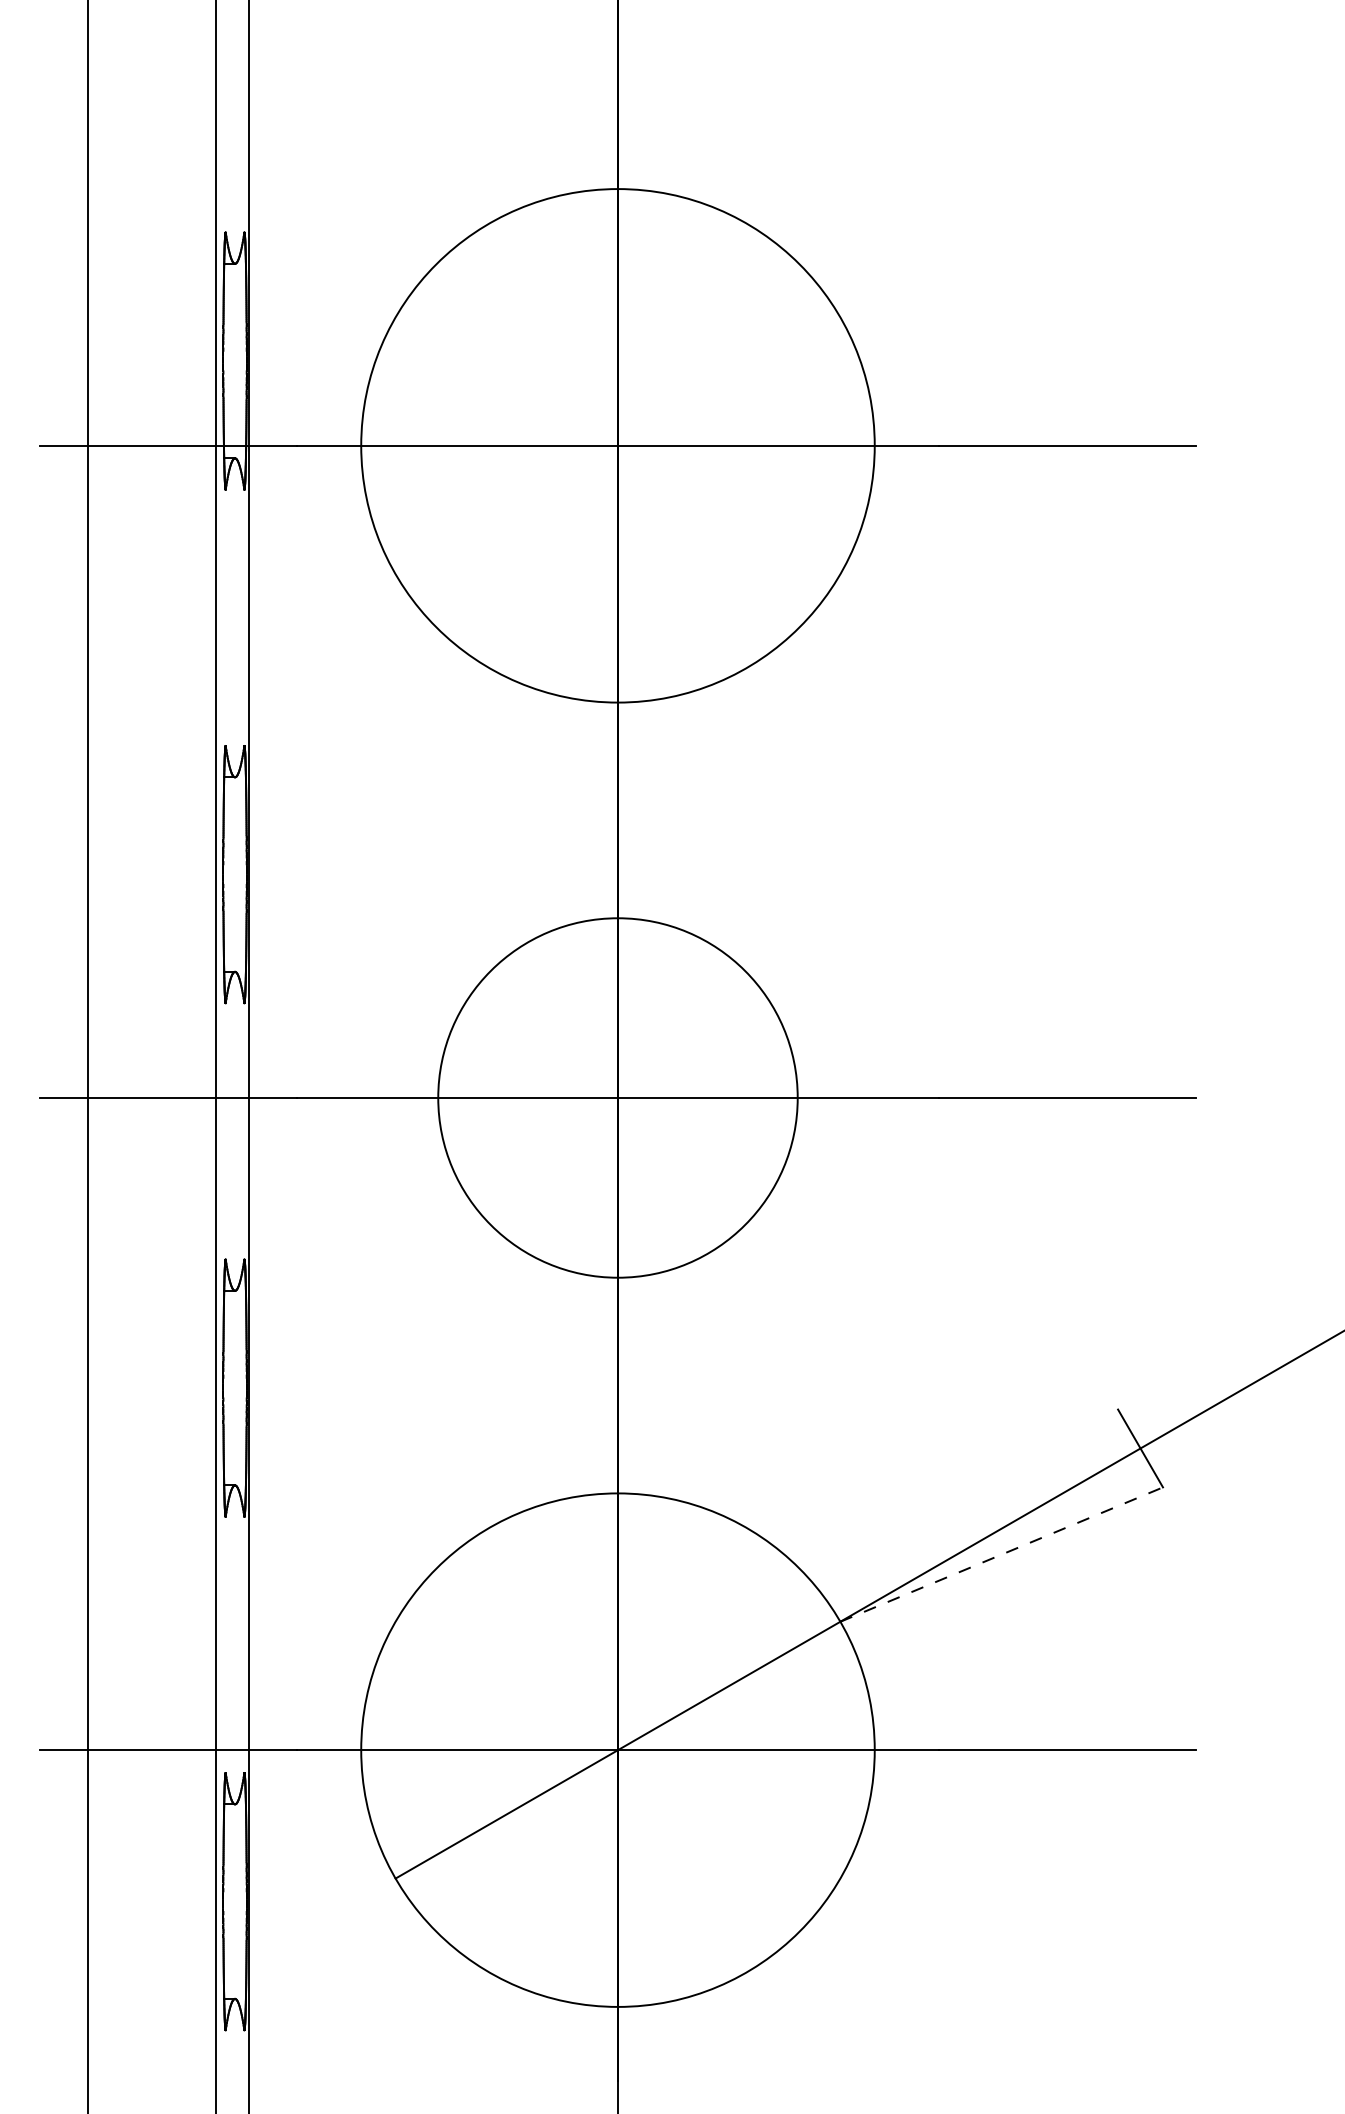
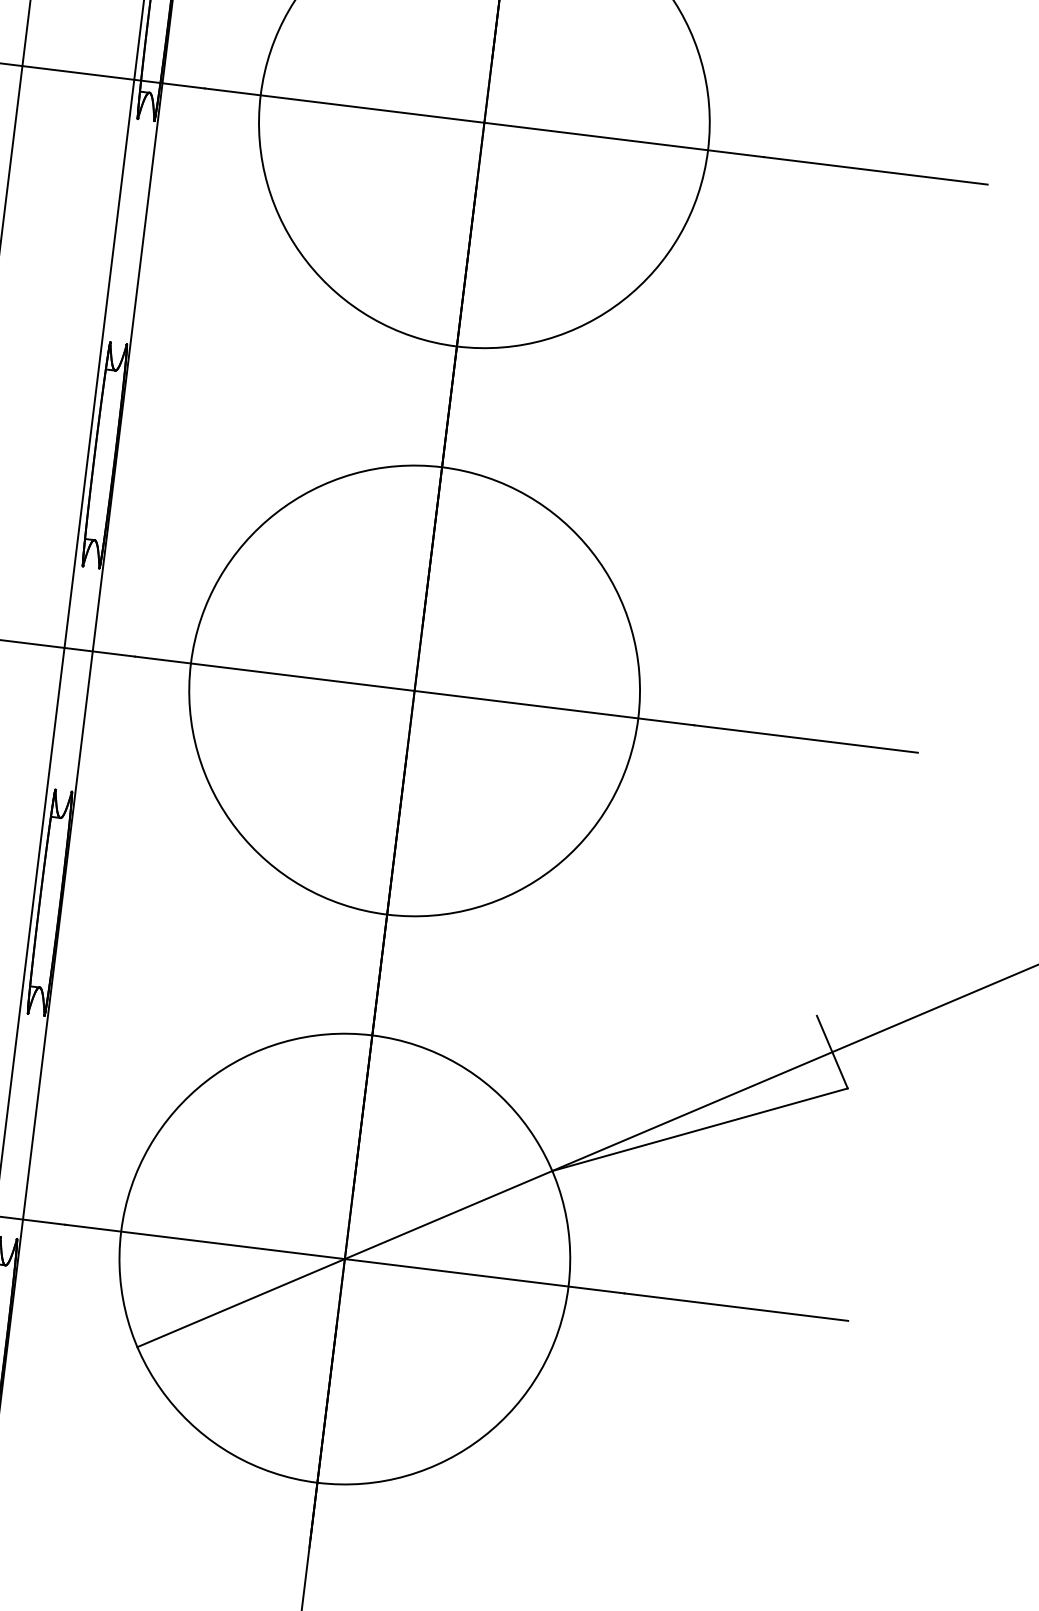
circle: (617, 1097) -> (414, 690), size x1.43
line: (1001, 1554) -> (699, 1129), dashed -> solid

